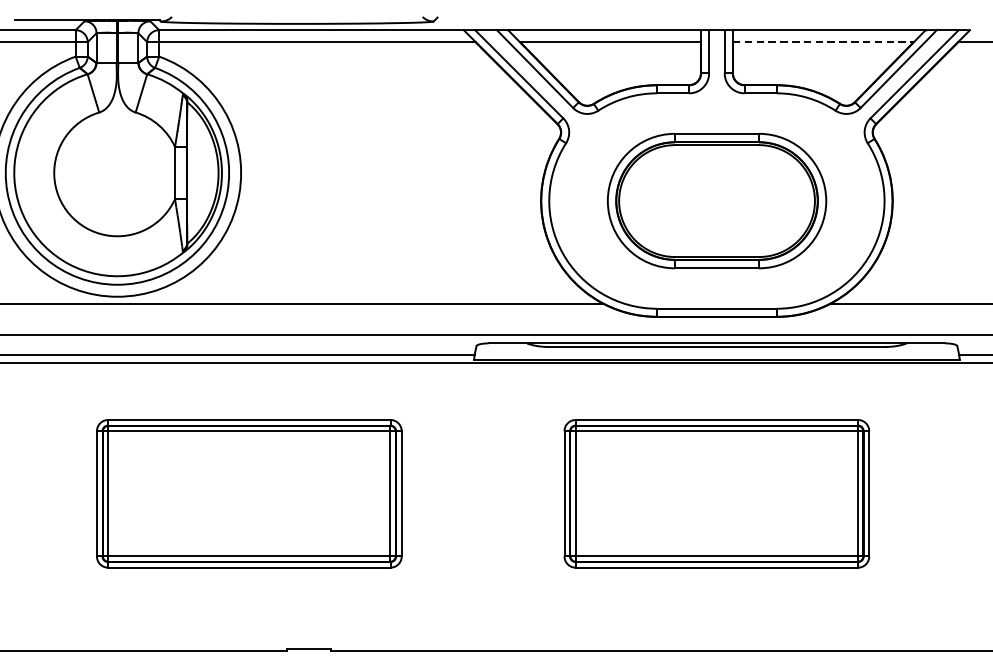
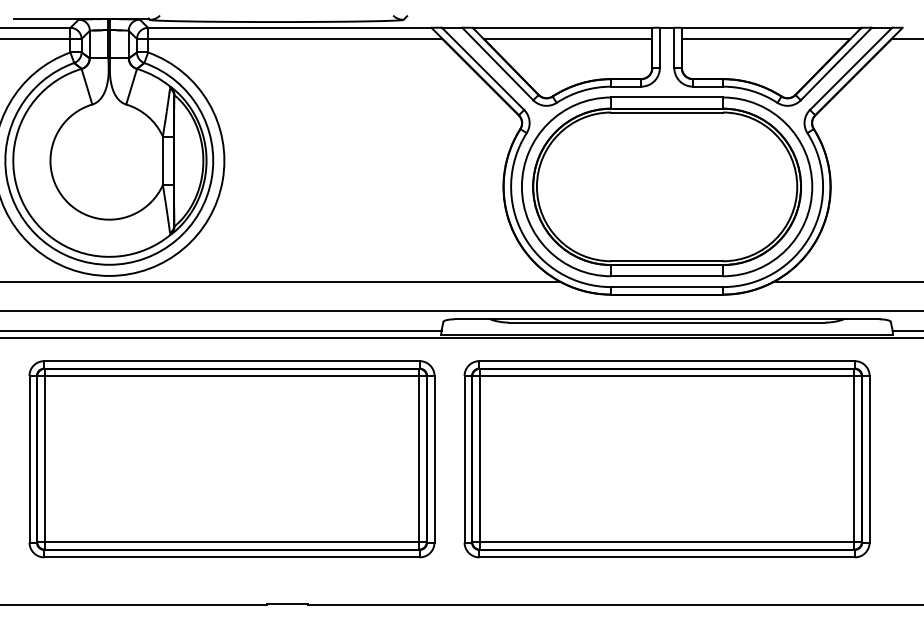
line: (823, 42) -> (766, 39), dashed -> solid
part: (717, 200) -> (667, 186), size x1.43
part: (248, 494) -> (231, 459), size x1.43
part: (716, 494) -> (666, 459), size x1.43

